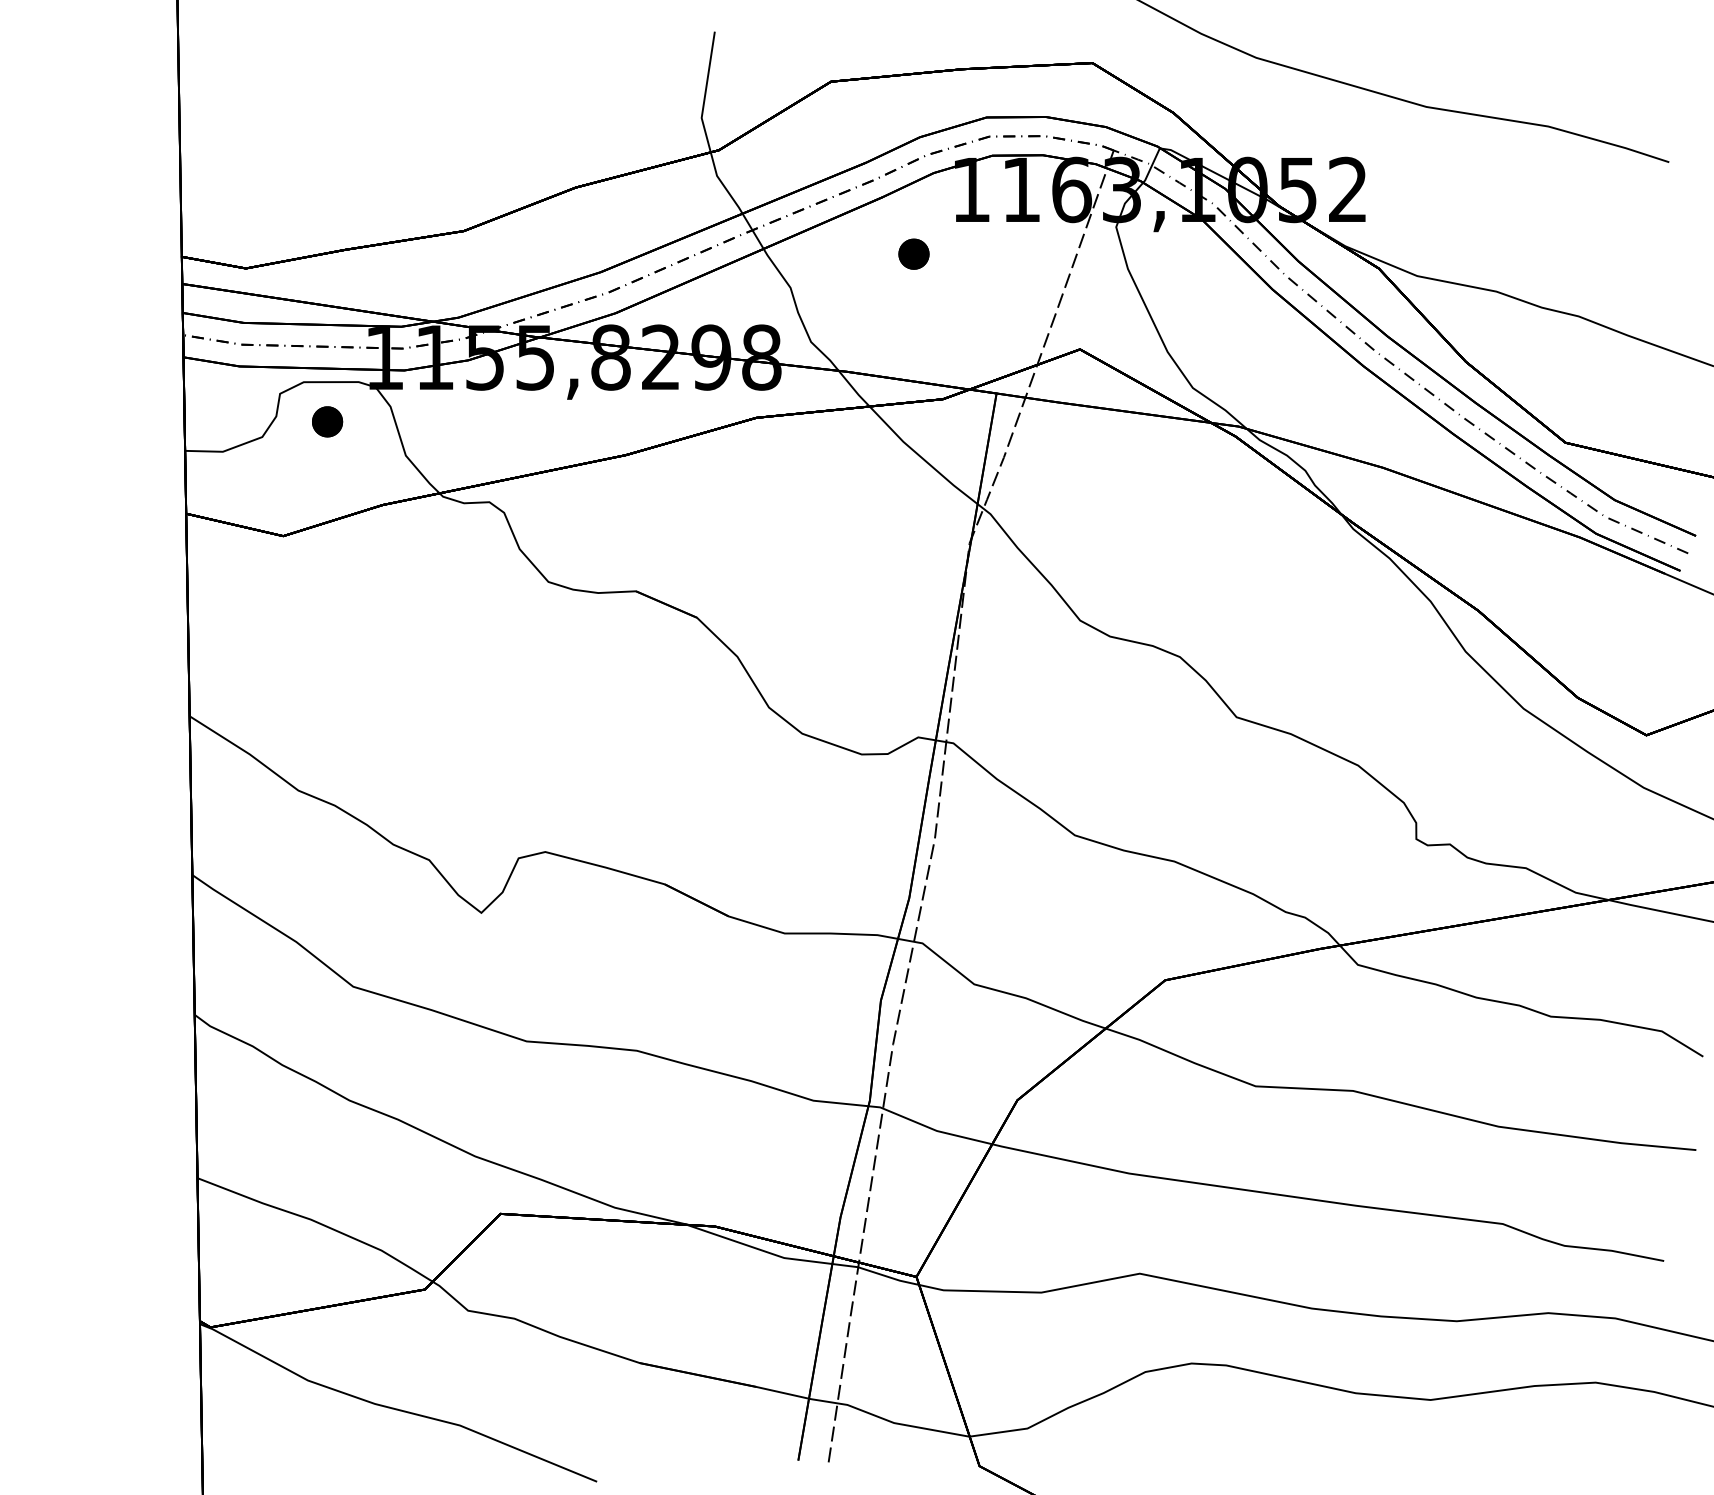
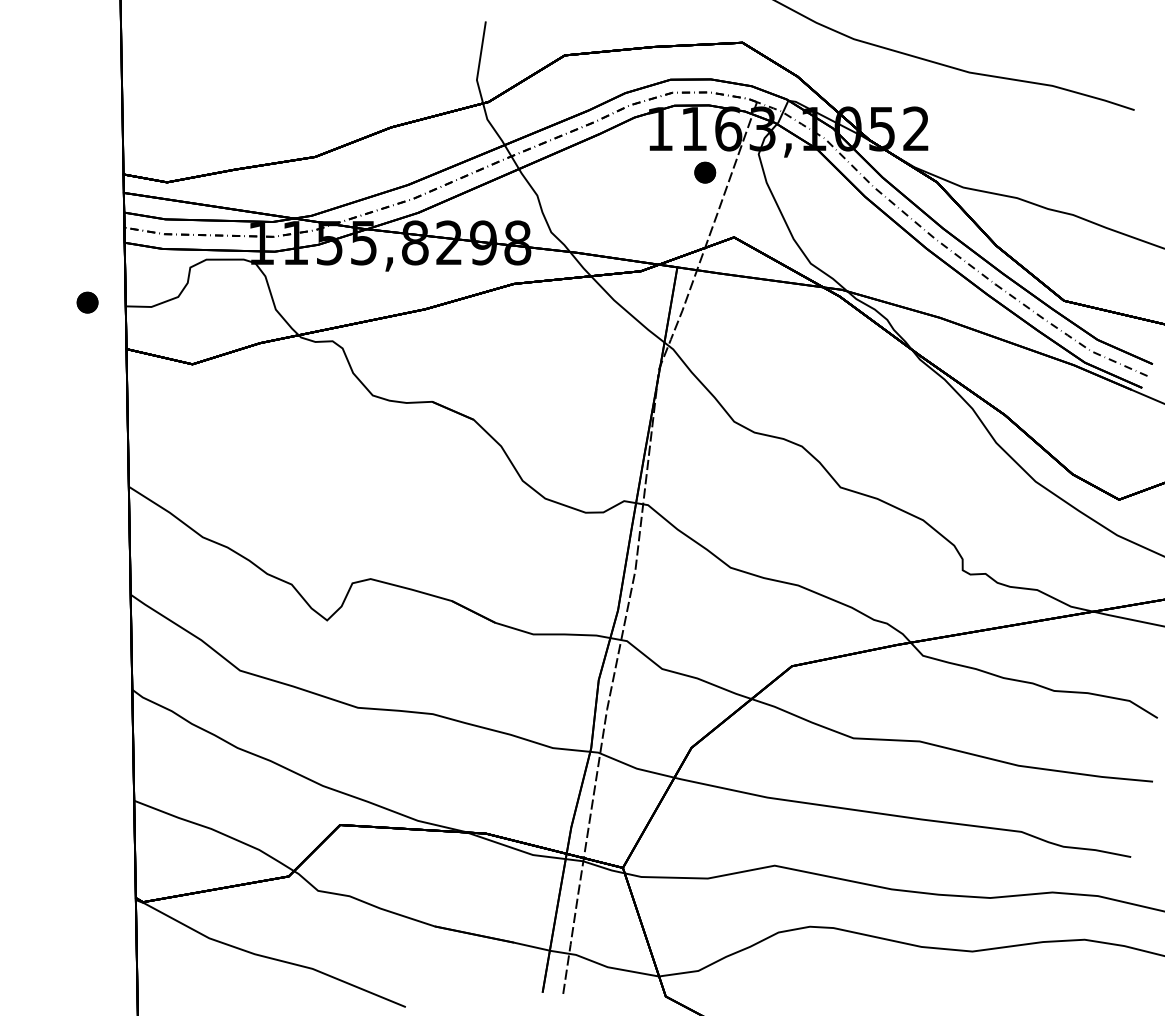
part: (914, 253) -> (705, 172), moved
part: (327, 421) -> (87, 302), moved

